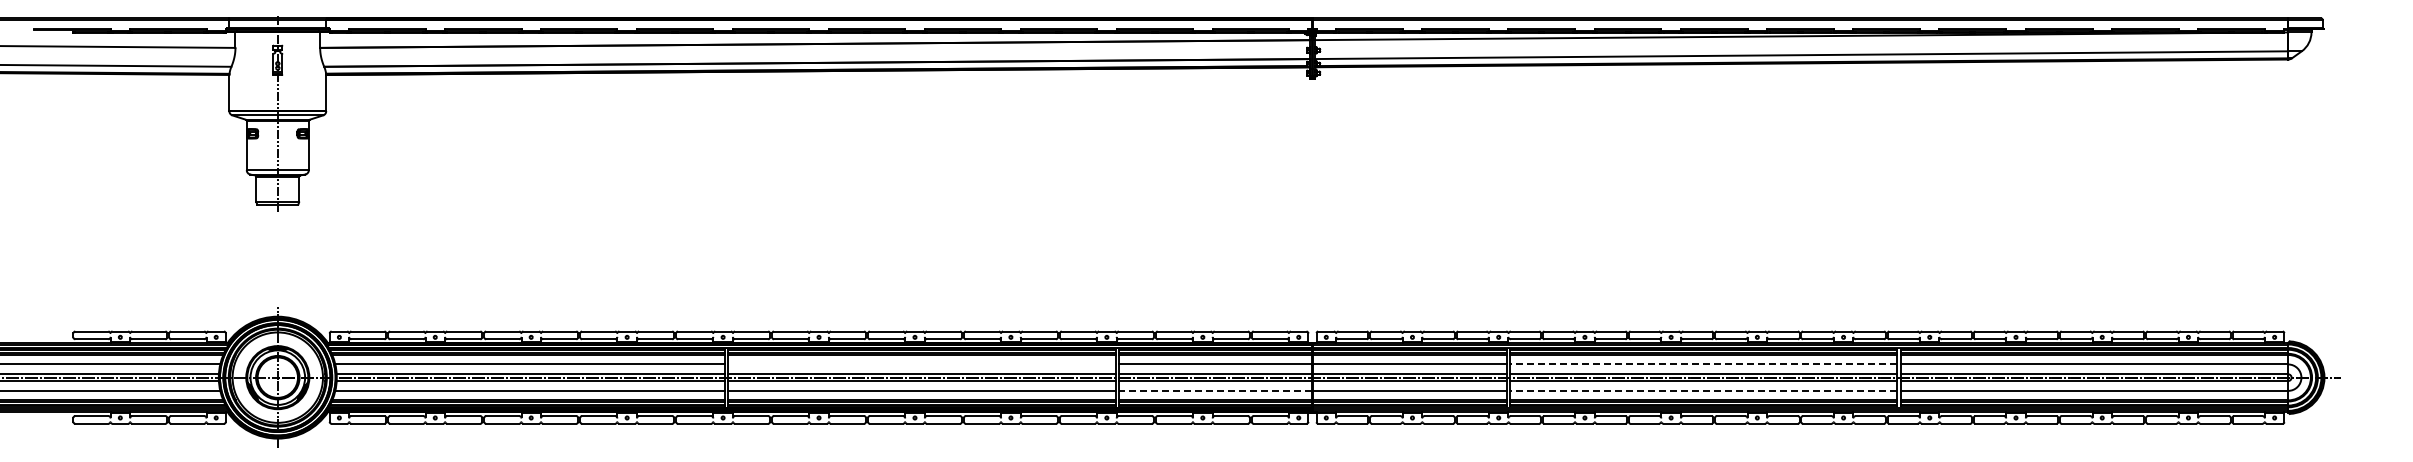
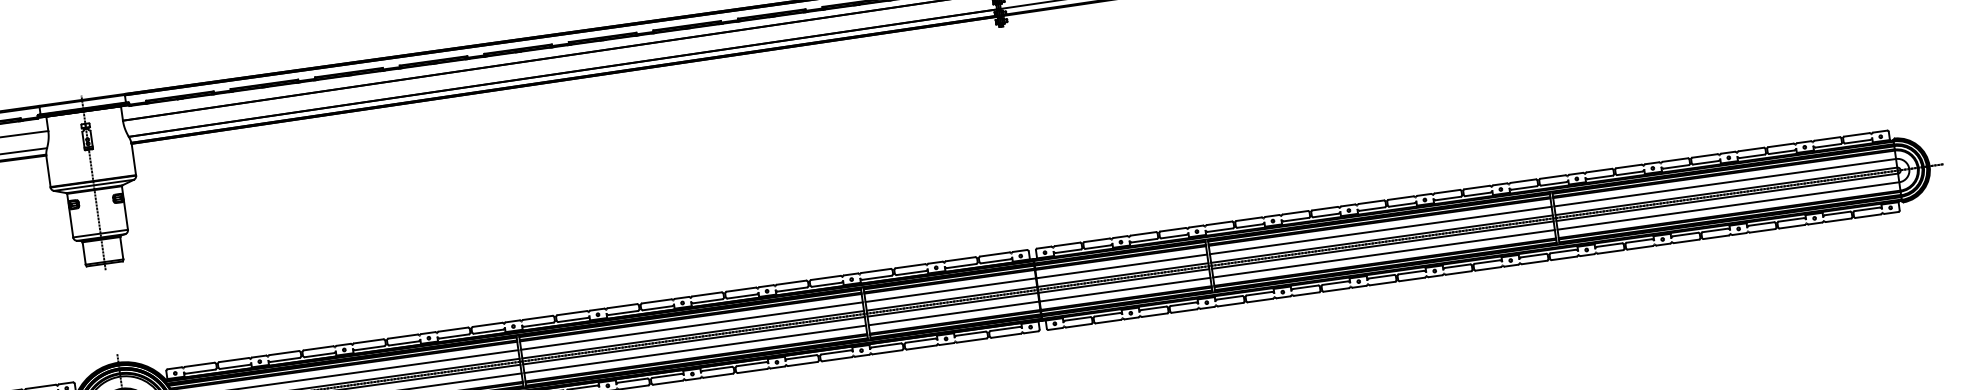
line: (921, 364) -> (691, 326), added
line: (1703, 364) -> (1380, 230), dashed -> solid
line: (1215, 390) -> (953, 313), dashed -> solid
line: (1703, 390) -> (1383, 253), dashed -> solid

